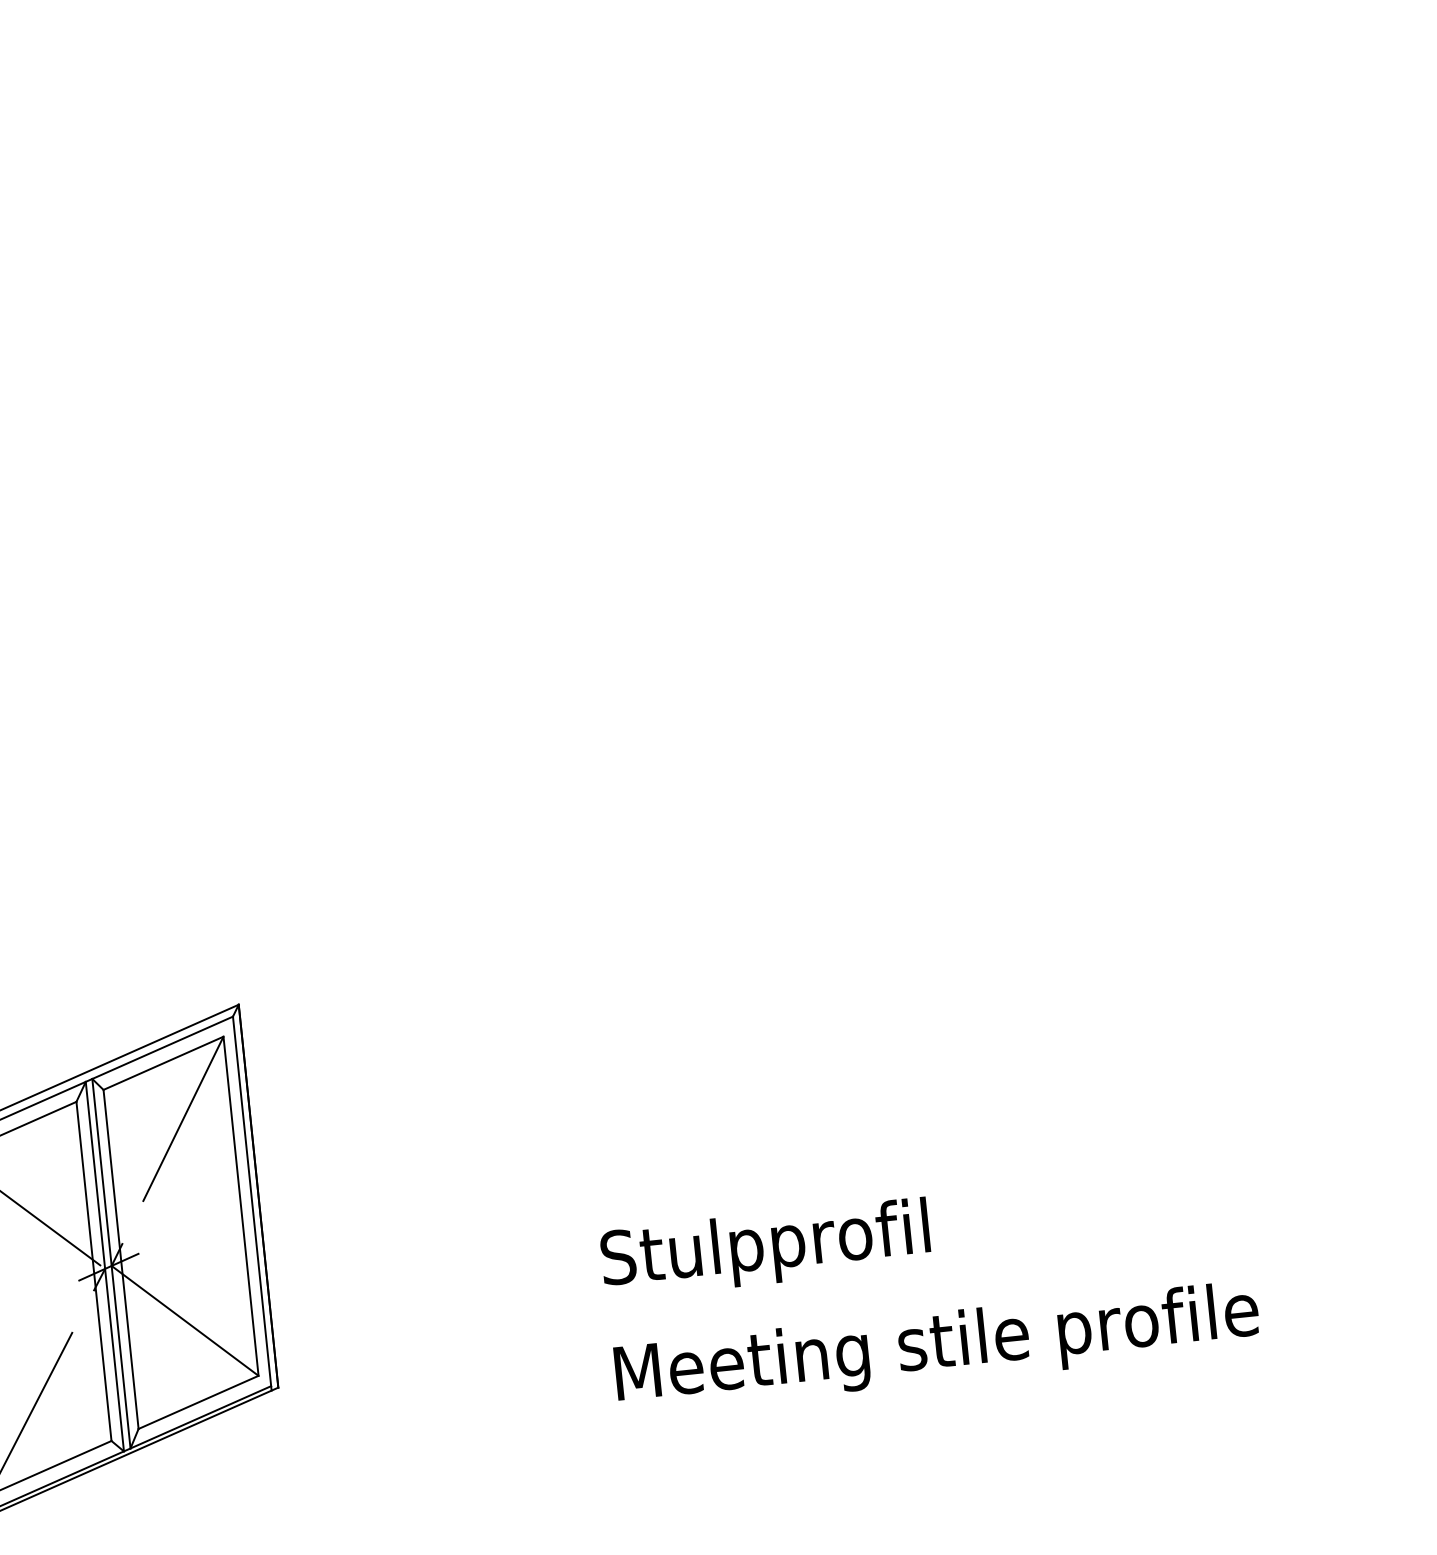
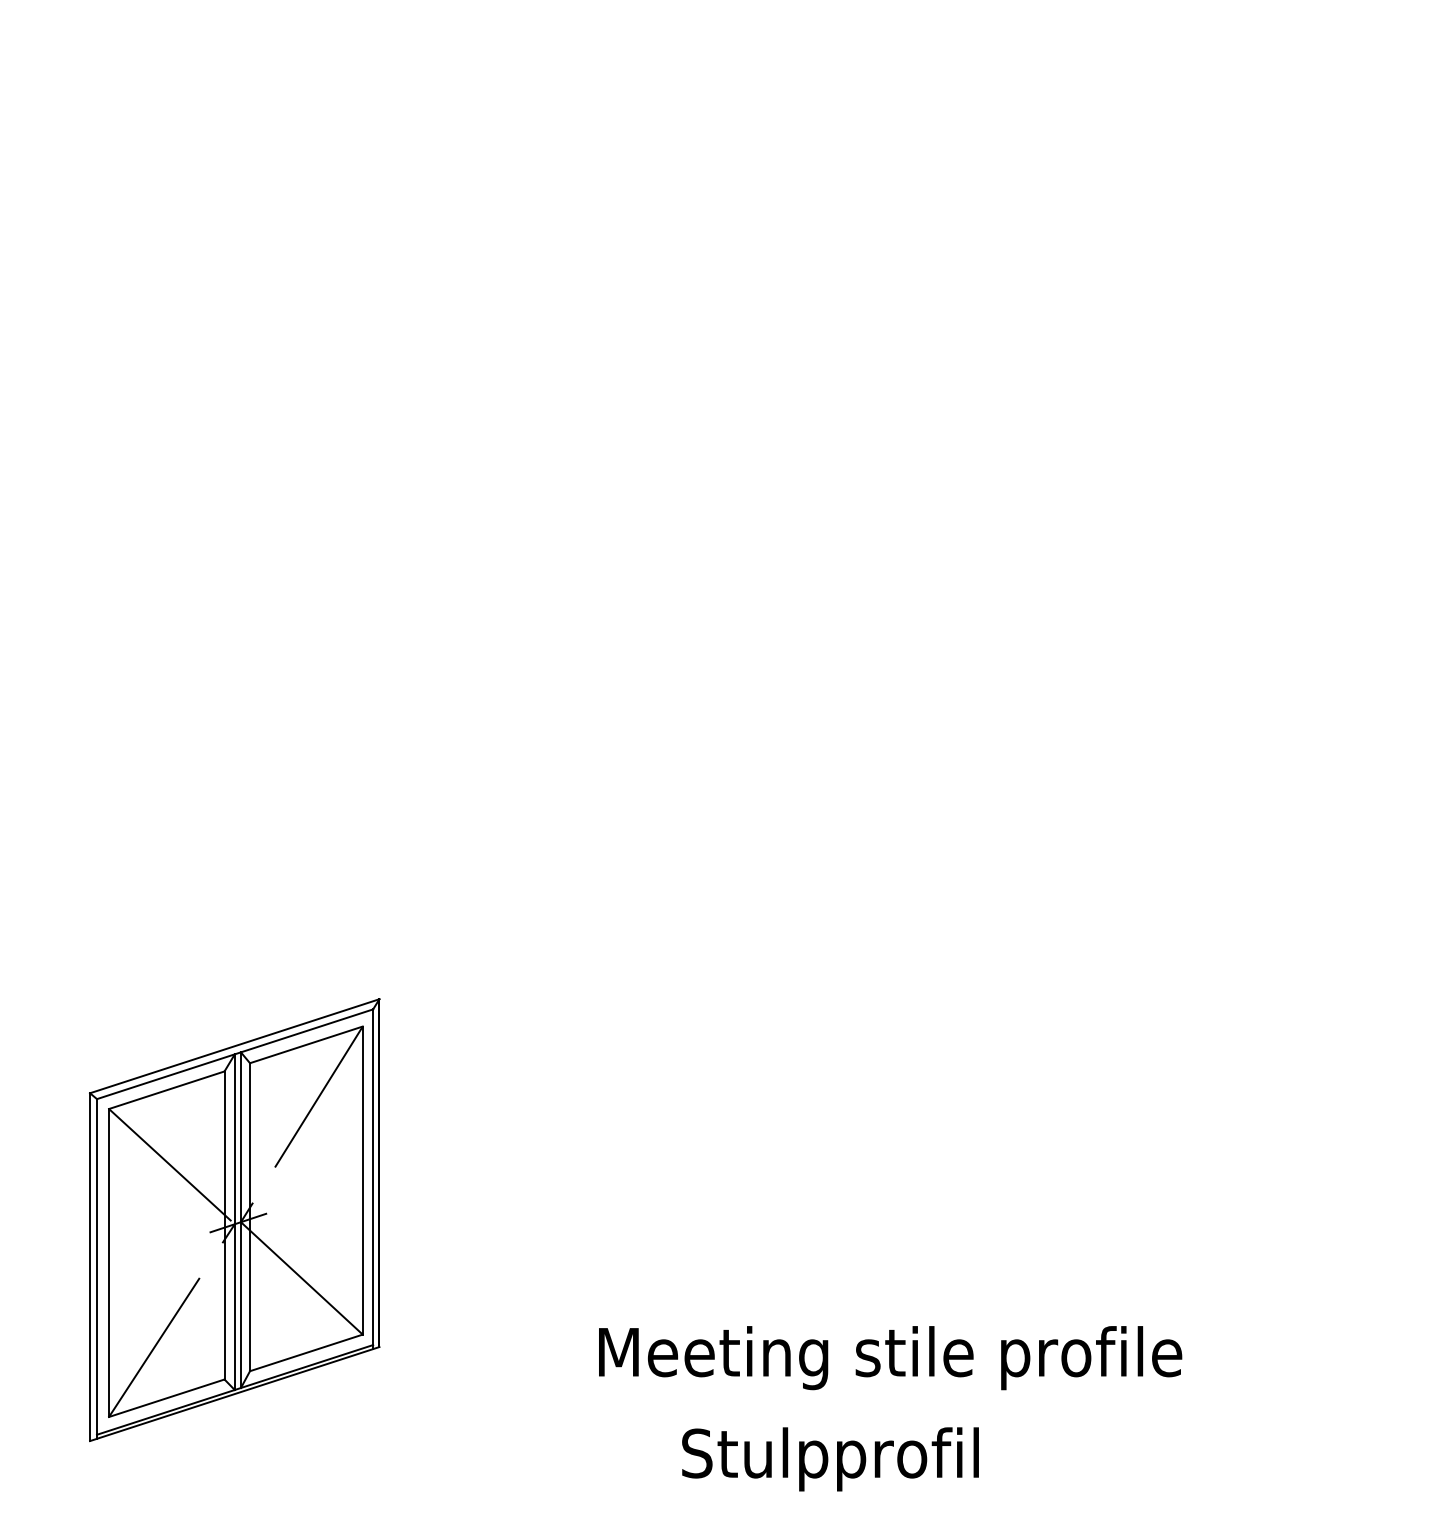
text: (765, 1248) -> (830, 1459), moved
text: (937, 1347) -> (890, 1358), moved

